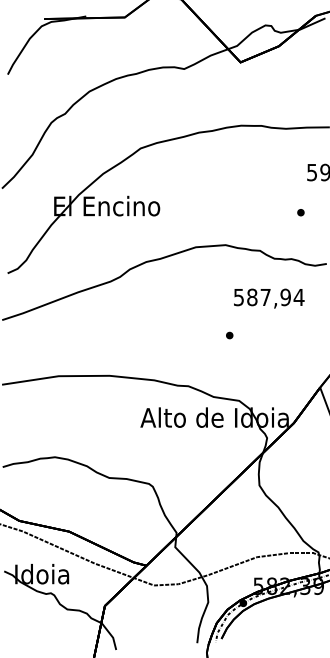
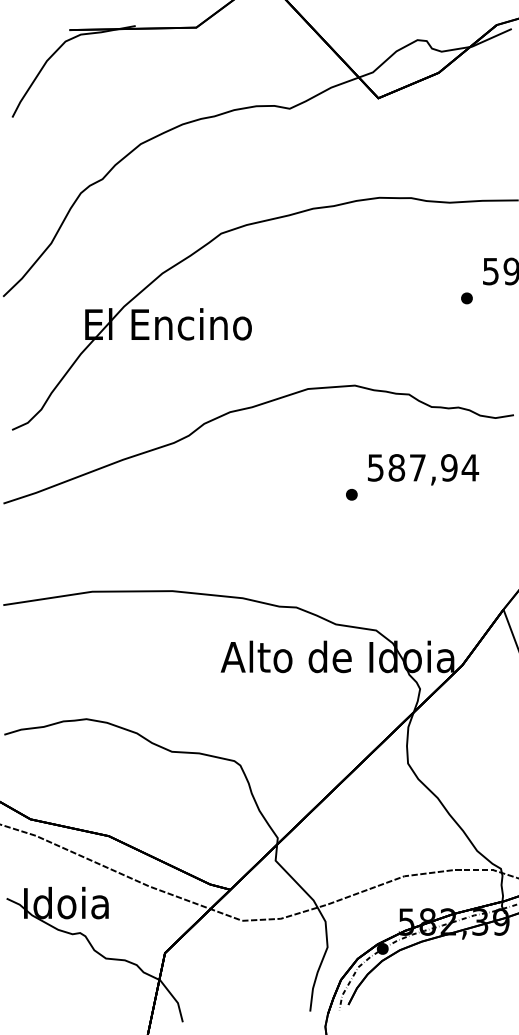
part: (300, 212) -> (466, 298), moved
part: (229, 335) -> (351, 494), moved

